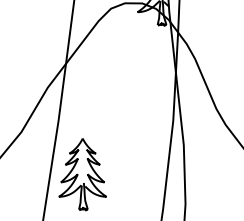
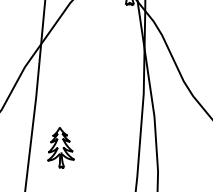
part: (82, 174) -> (60, 147), size x0.6

